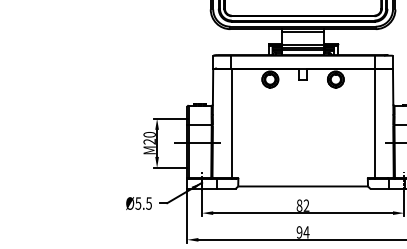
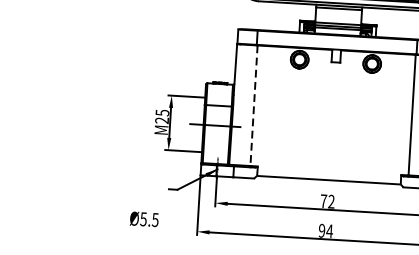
line: (231, 123) -> (253, 105), solid -> dashed
text: (149, 134) -> (162, 112), M20 -> M25
text: (138, 203) -> (143, 219), moved
text: (299, 205) -> (323, 201), 82 -> 72

